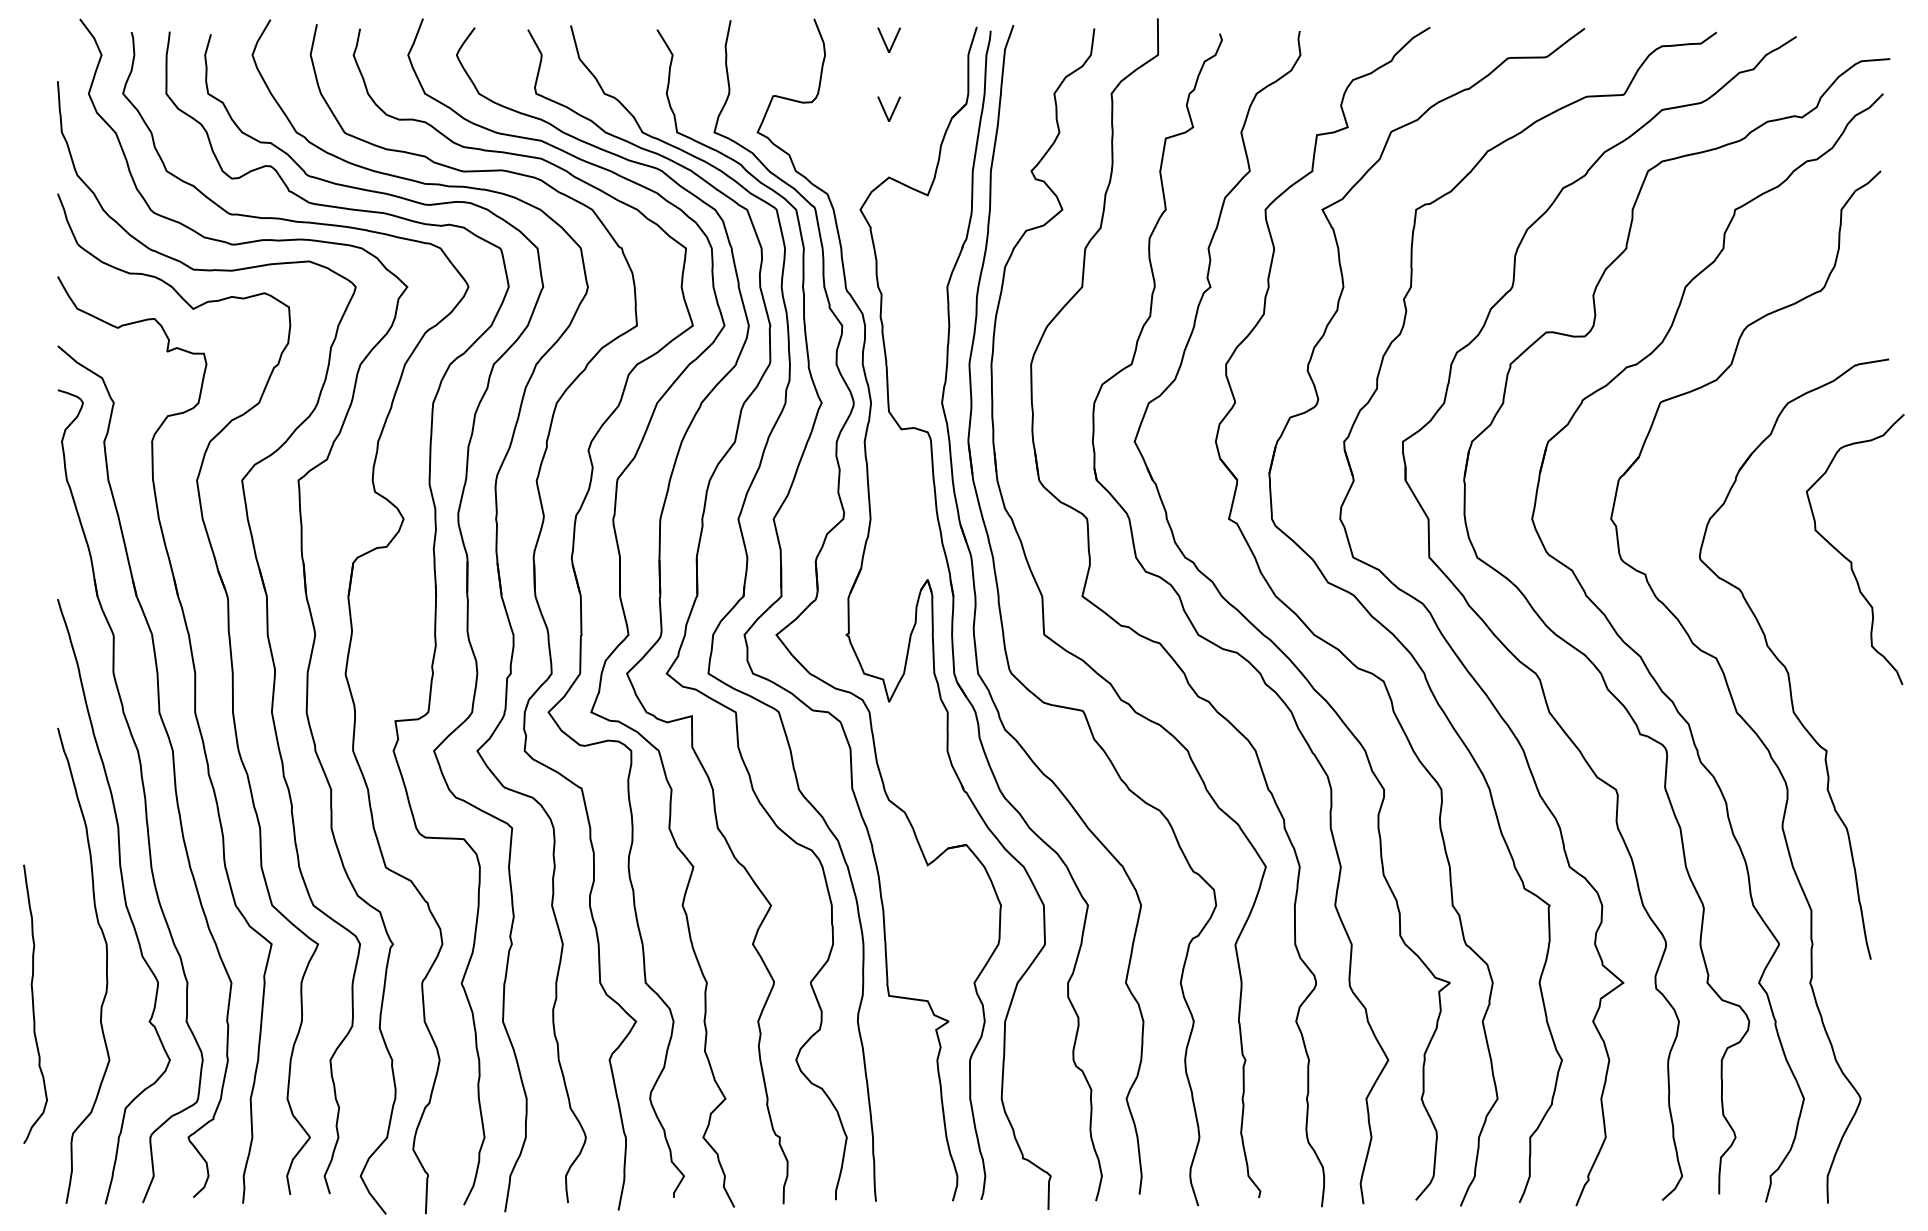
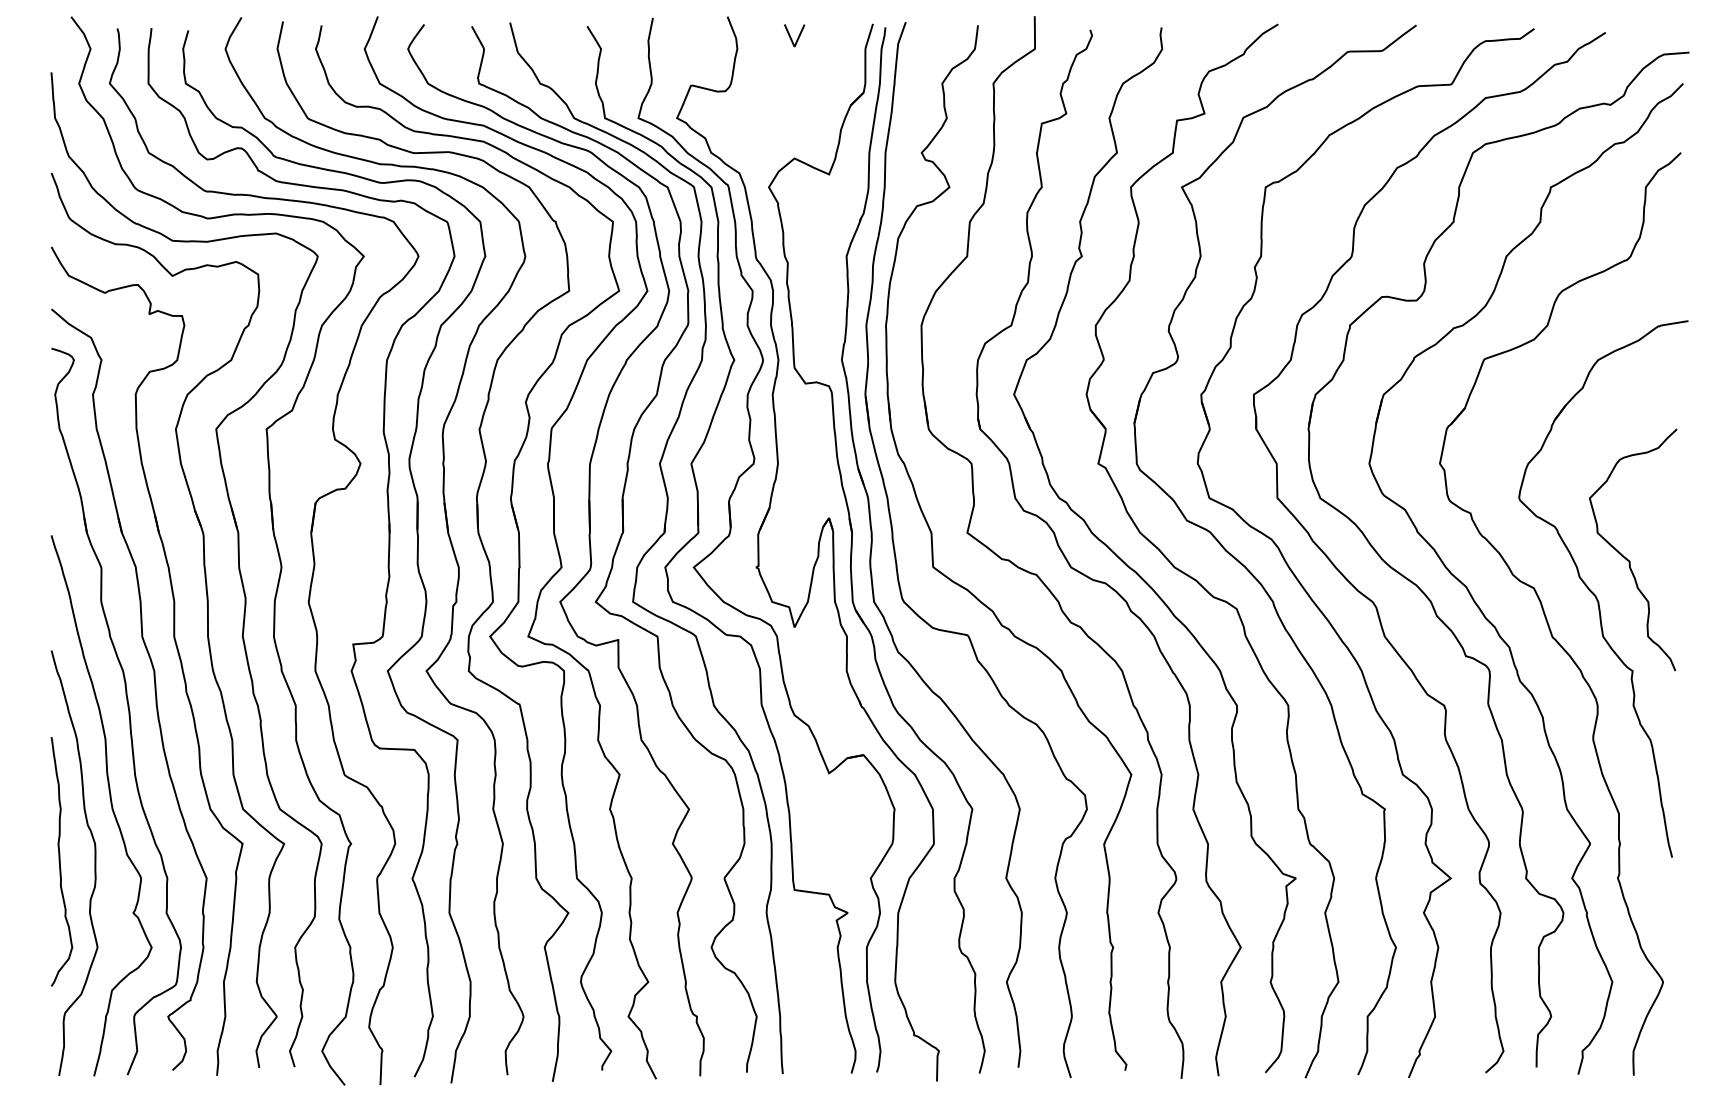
line: (885, 110) -> (791, 98), removed
curve: (1848, 558) -> (1627, 558), moved
curve: (33, 1003) -> (60, 861), moved

